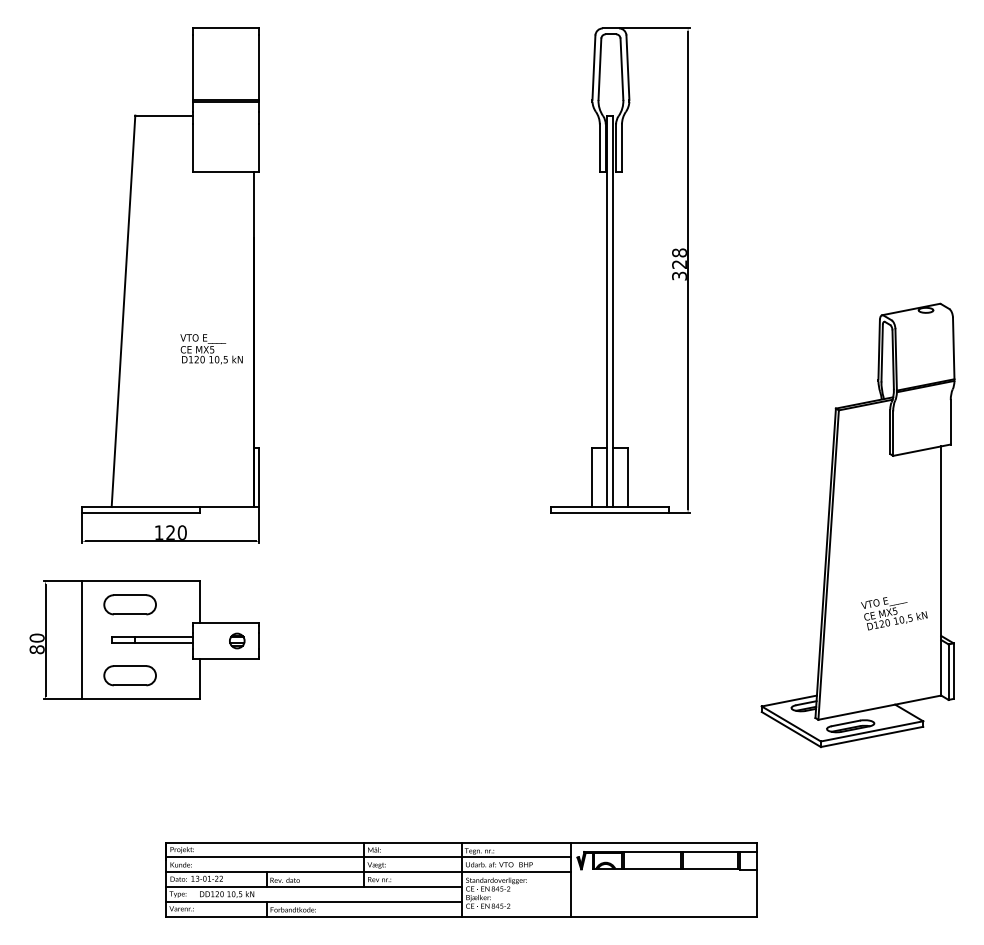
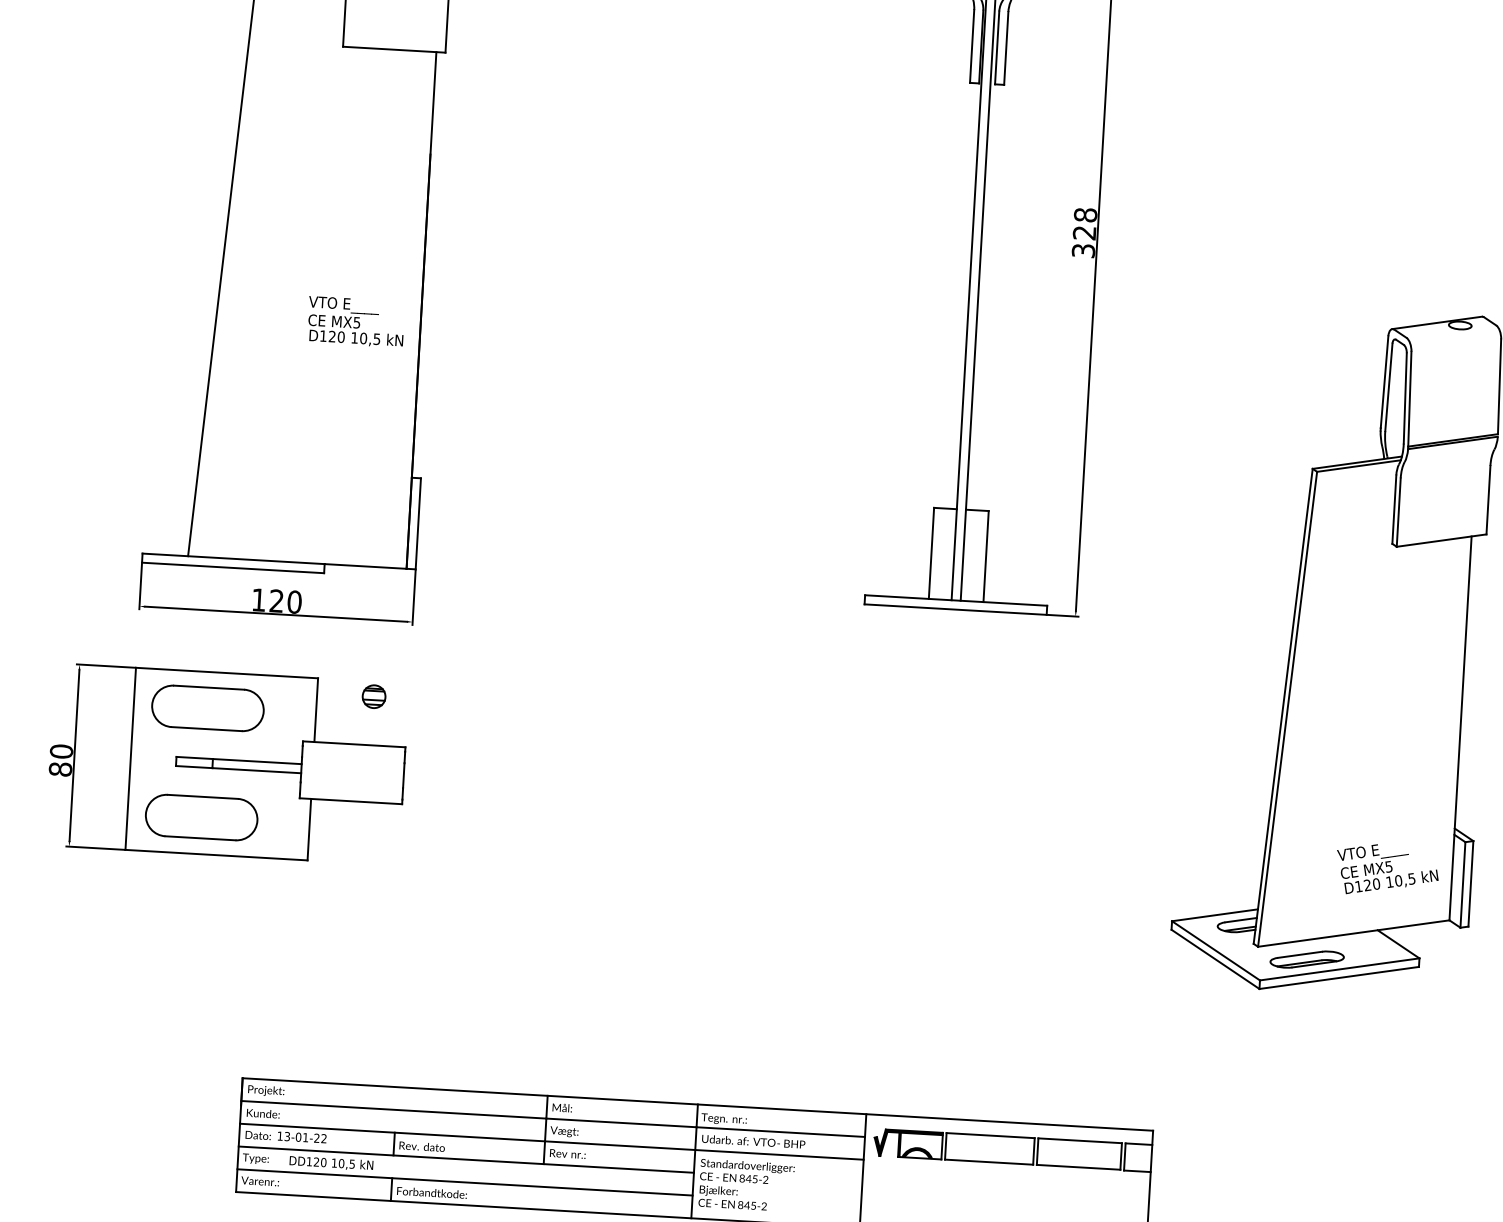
part: (129, 604) -> (206, 707), size x1.4
text: (894, 613) -> (1387, 870), moved
part: (237, 640) -> (374, 695), moved
part: (129, 675) -> (200, 817), size x1.4

